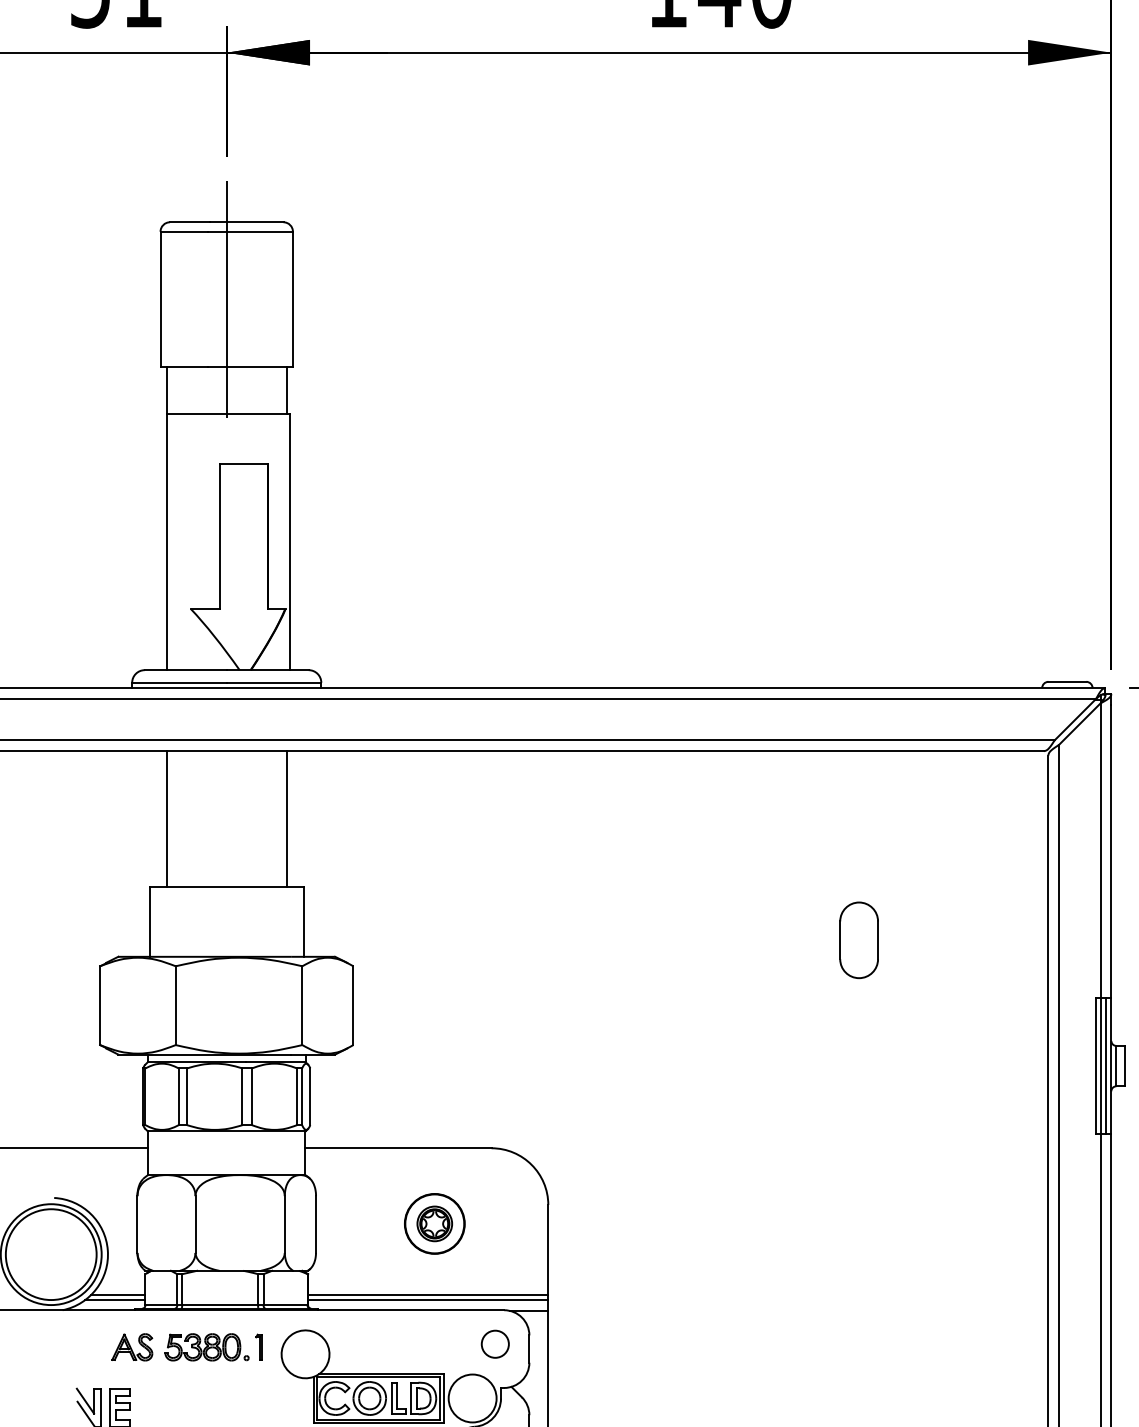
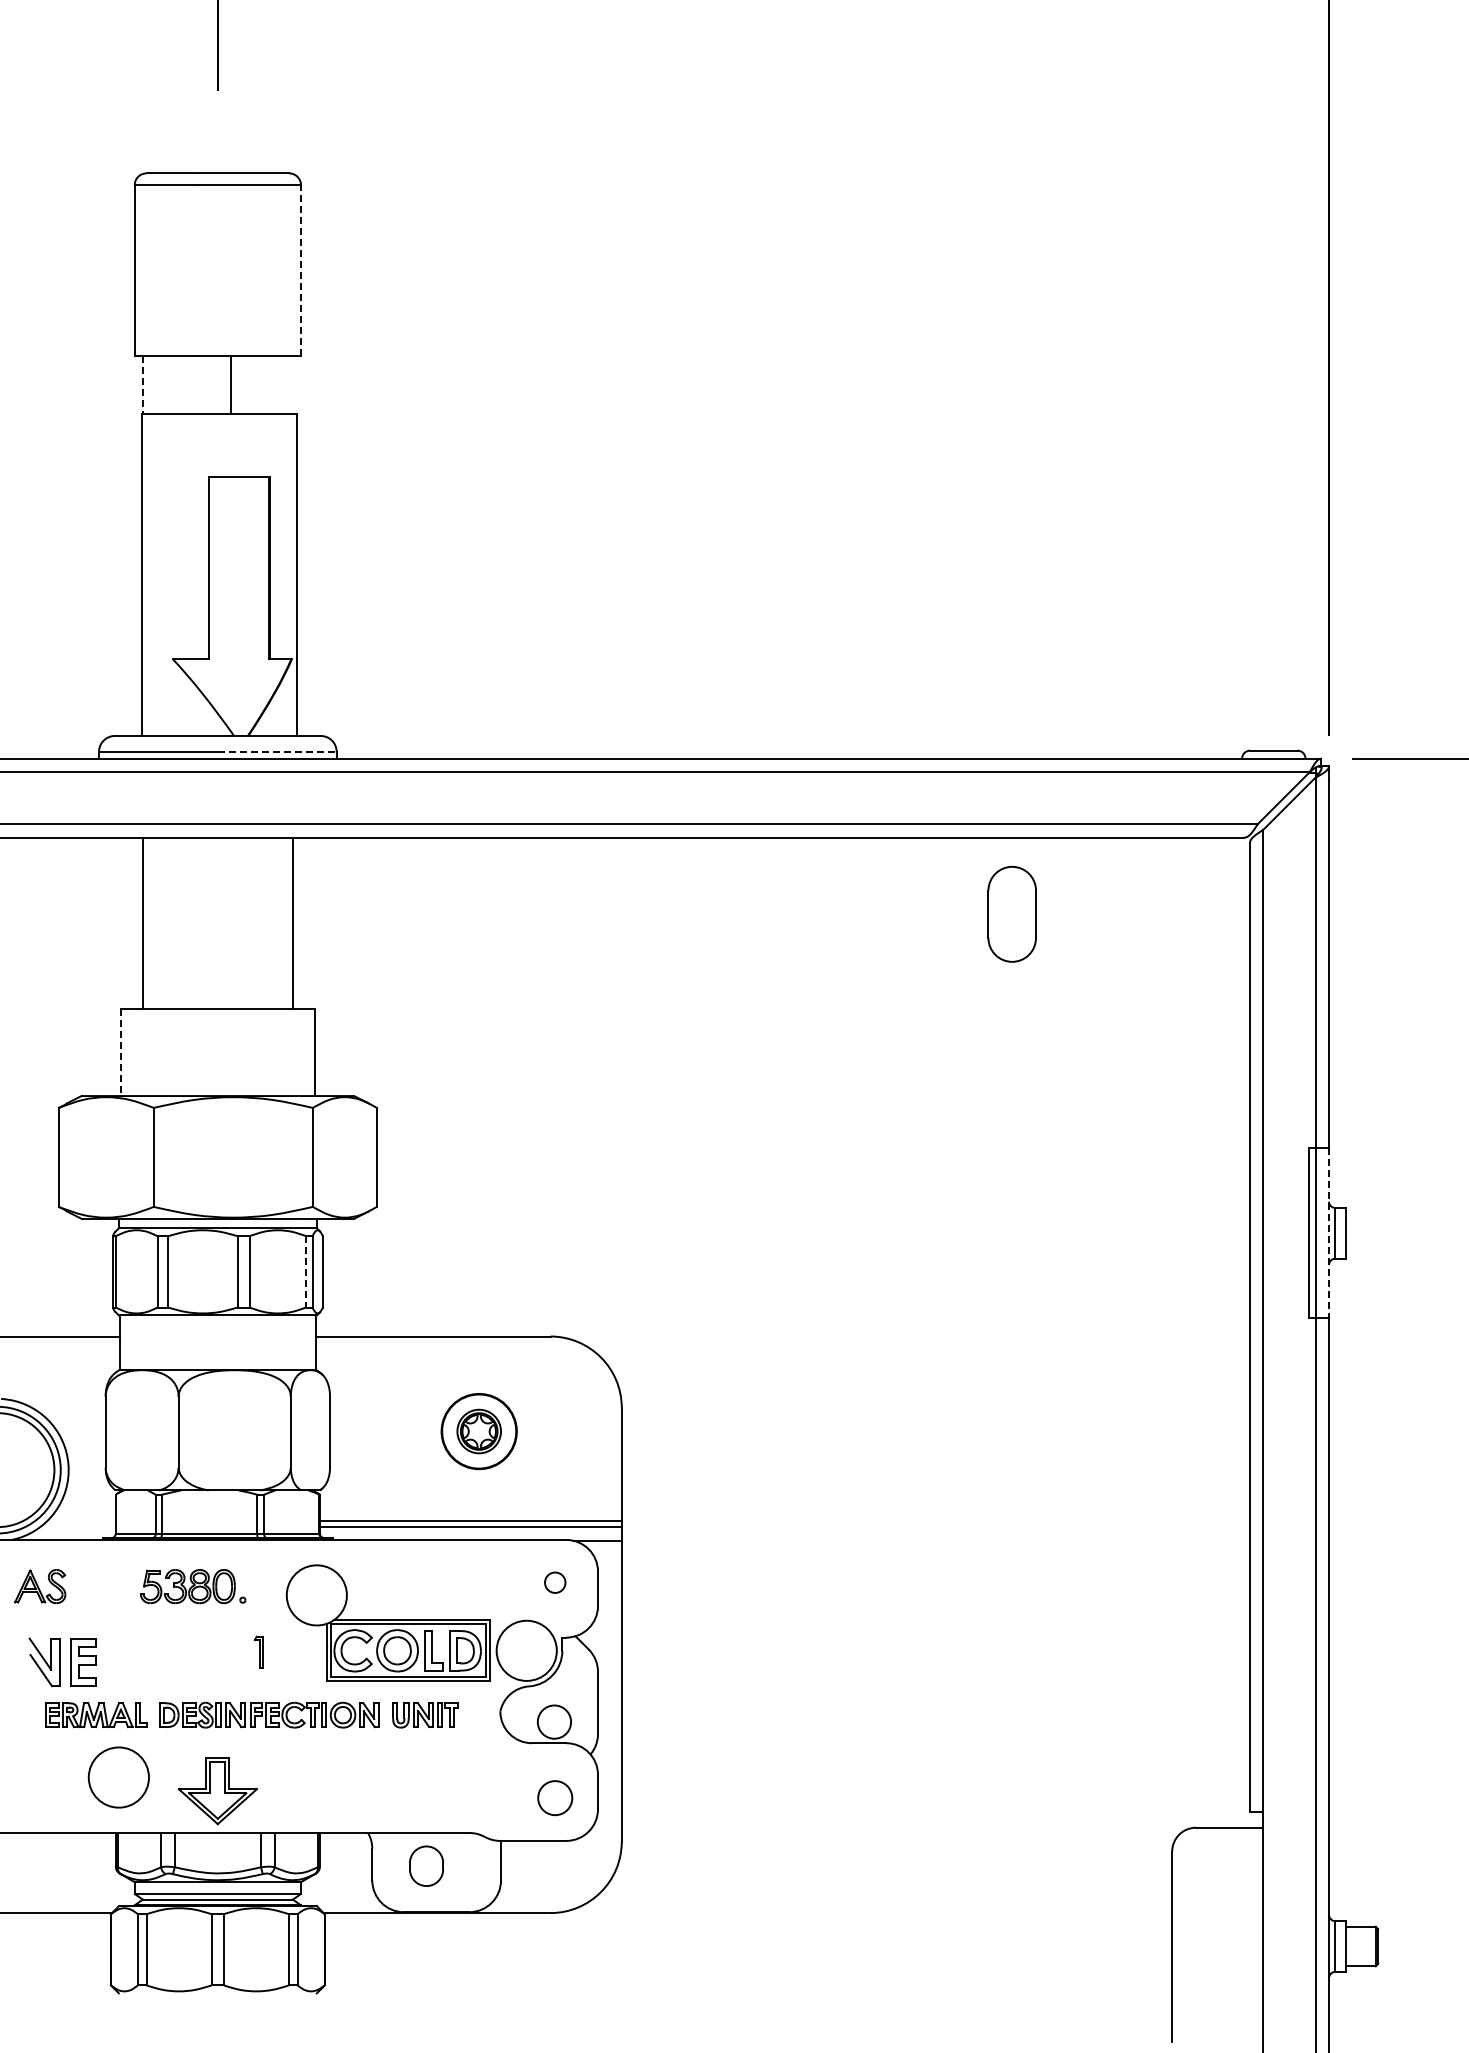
line: (226, 298) -> (217, 269), removed
line: (293, 298) -> (301, 269), solid -> dashed
line: (286, 390) -> (231, 384), moved
line: (166, 391) -> (142, 385), solid -> dashed
line: (274, 682) -> (277, 751), solid -> dashed
line: (149, 922) -> (120, 1052), solid -> dashed
part: (858, 940) -> (1011, 914), moved
line: (1105, 1066) -> (1321, 1233), removed
line: (1111, 1066) -> (1329, 1233), solid -> dashed
line: (297, 1096) -> (306, 1271), solid -> dashed
line: (118, 1295) -> (81, 1521), removed
line: (115, 1300) -> (77, 1527), removed
circle: (495, 1344) -> (555, 1582), size x0.6
part: (259, 1346) -> (258, 1651), moved
part: (132, 1347) -> (40, 1586), moved

